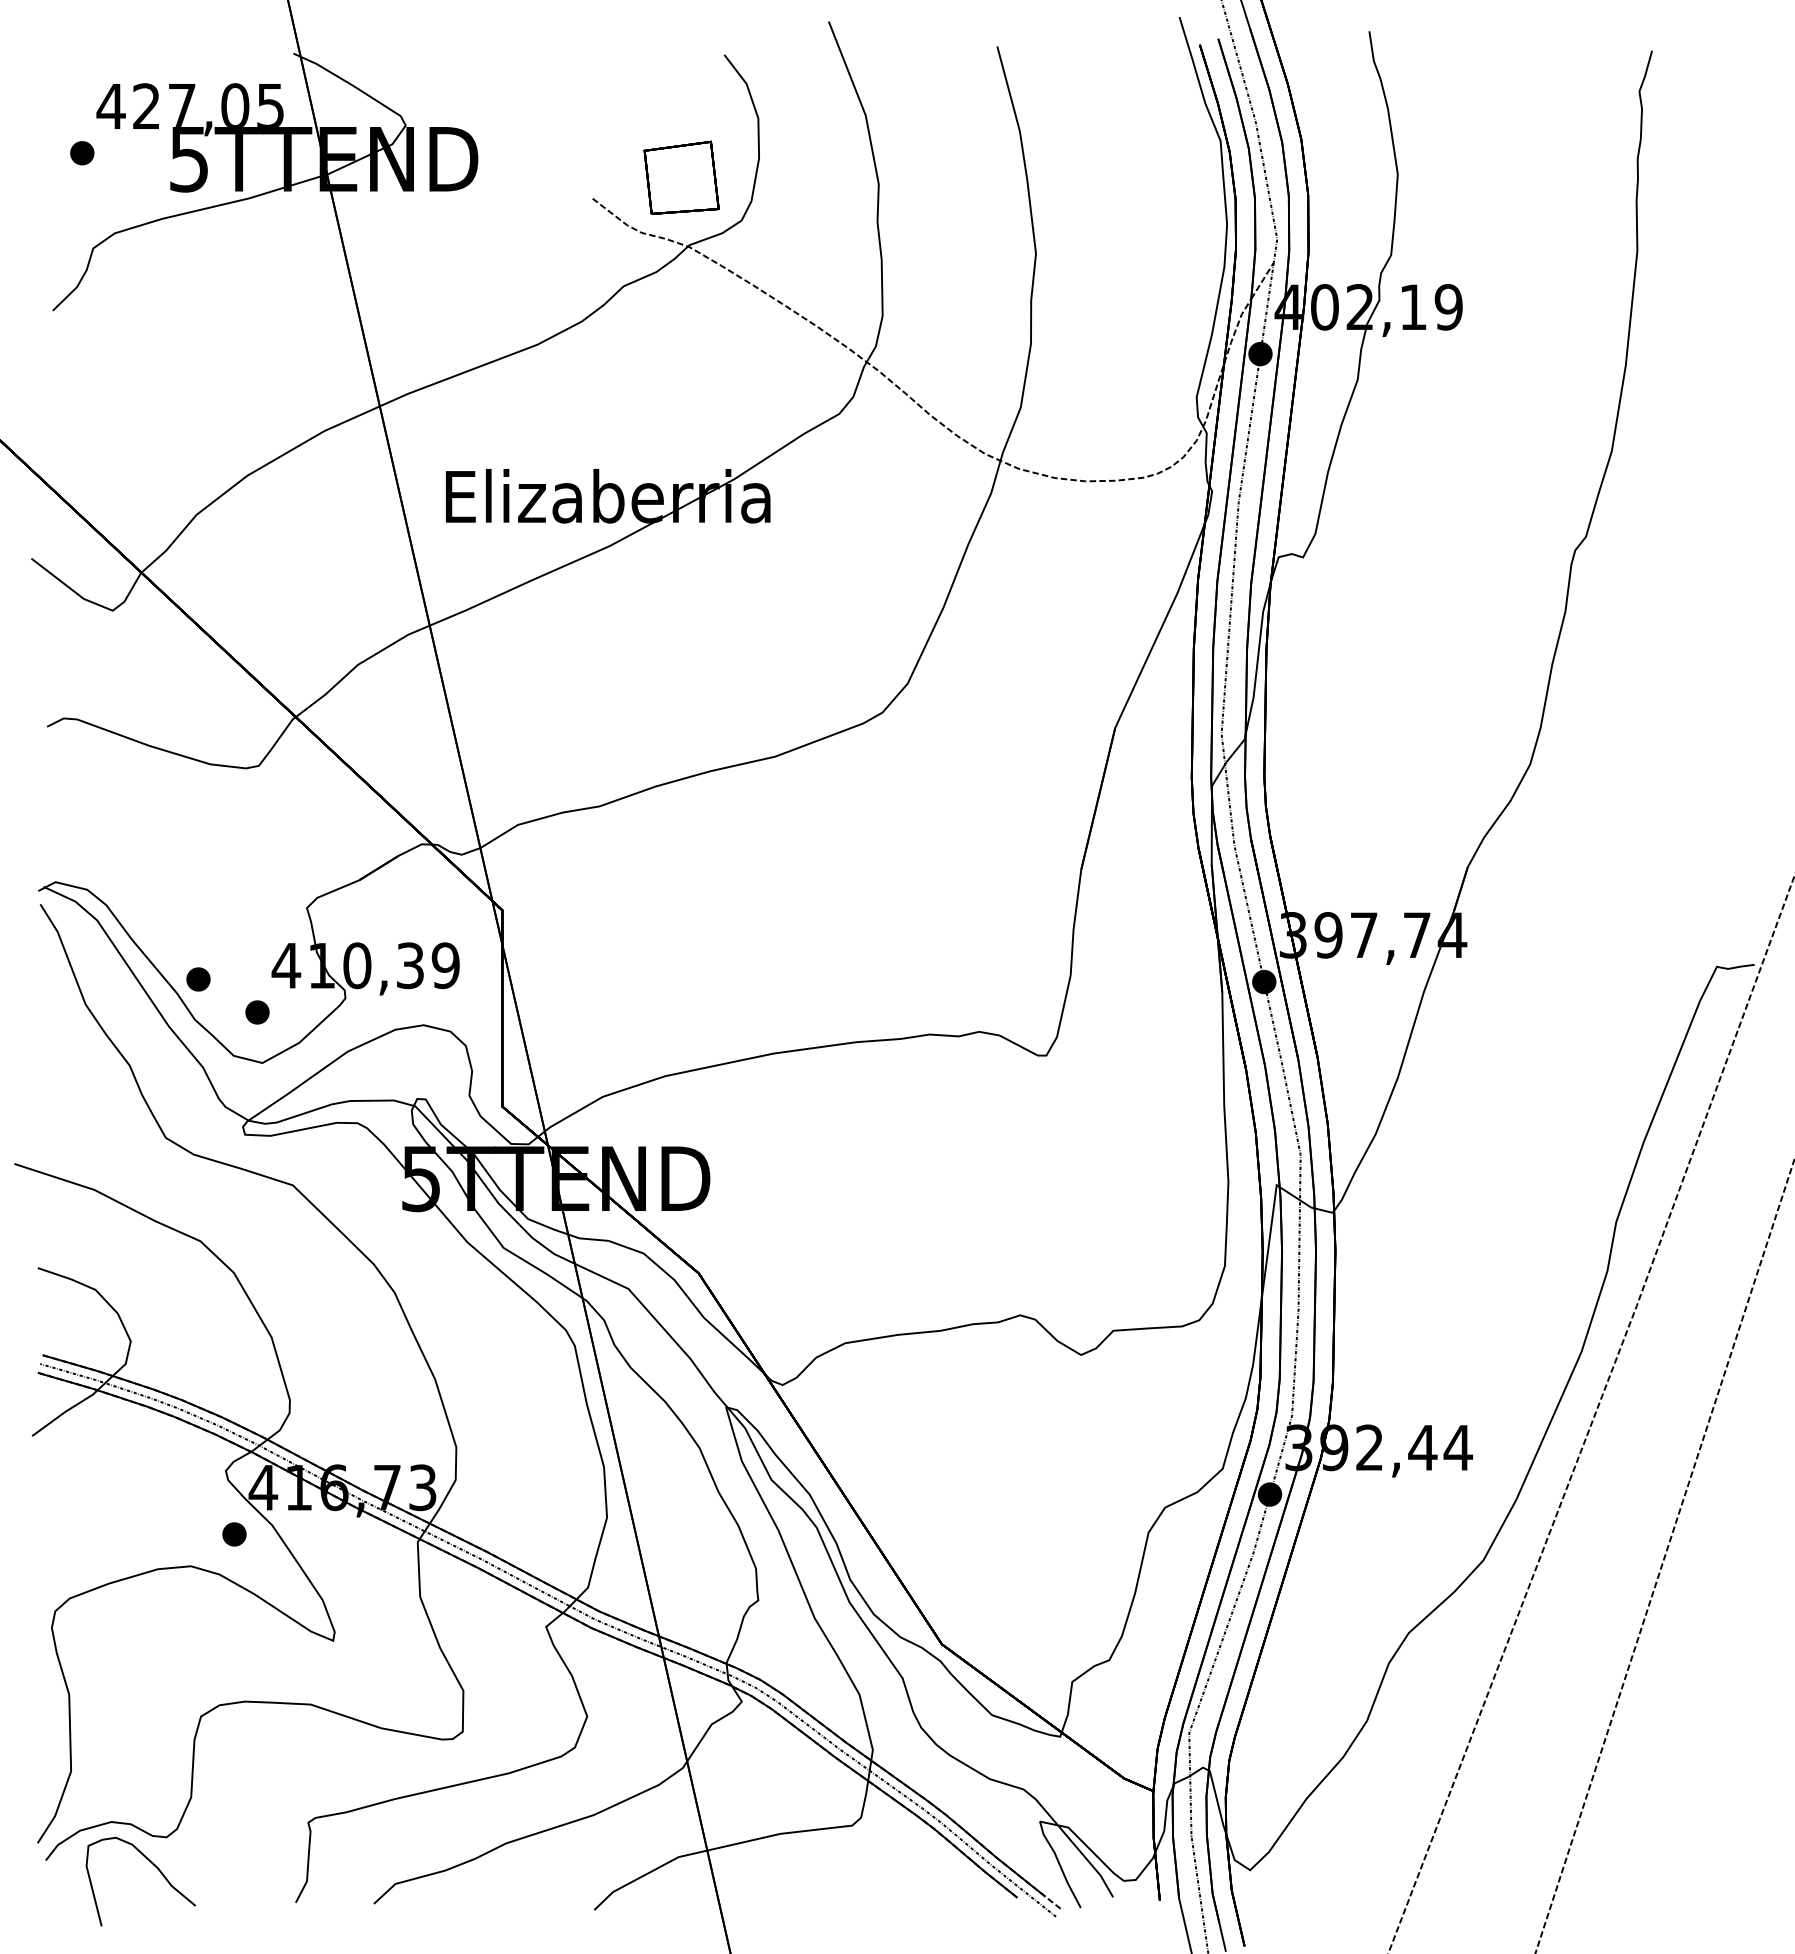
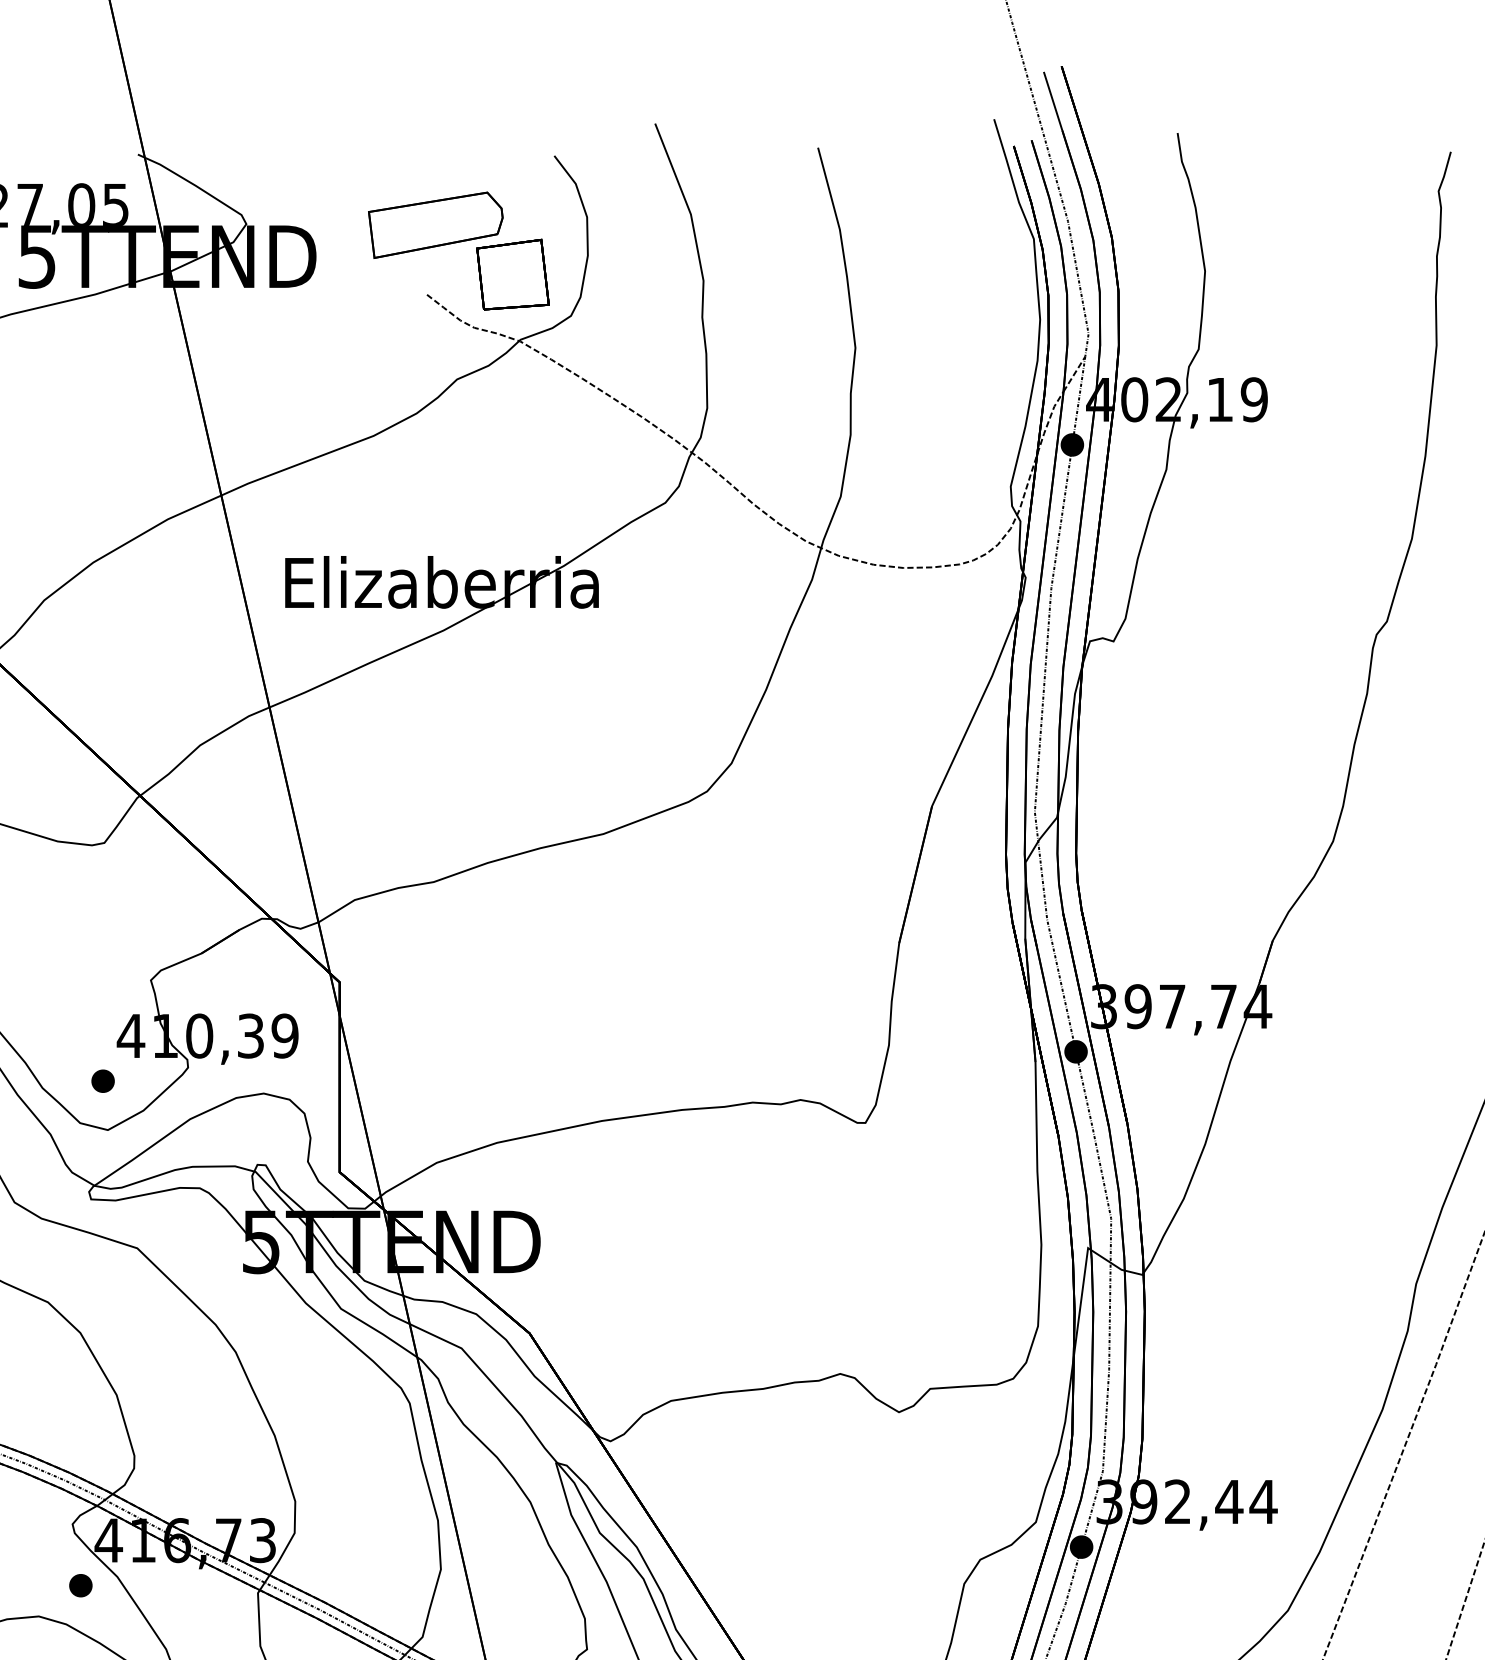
part: (601, 126) -> (435, 225), added
part: (198, 979) -> (46, 1049), removed

